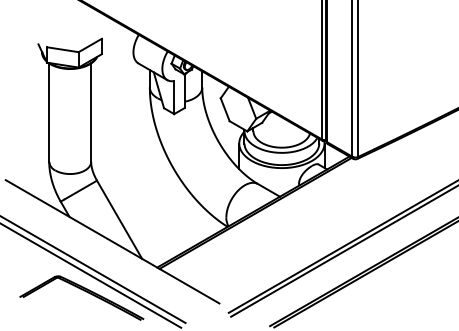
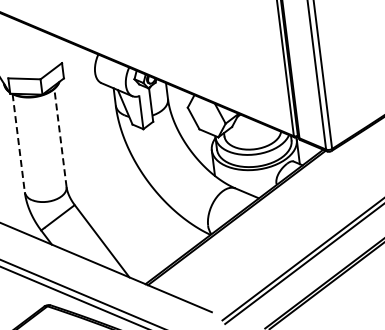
line: (91, 112) -> (60, 137), solid -> dashed
line: (49, 113) -> (19, 144), solid -> dashed

